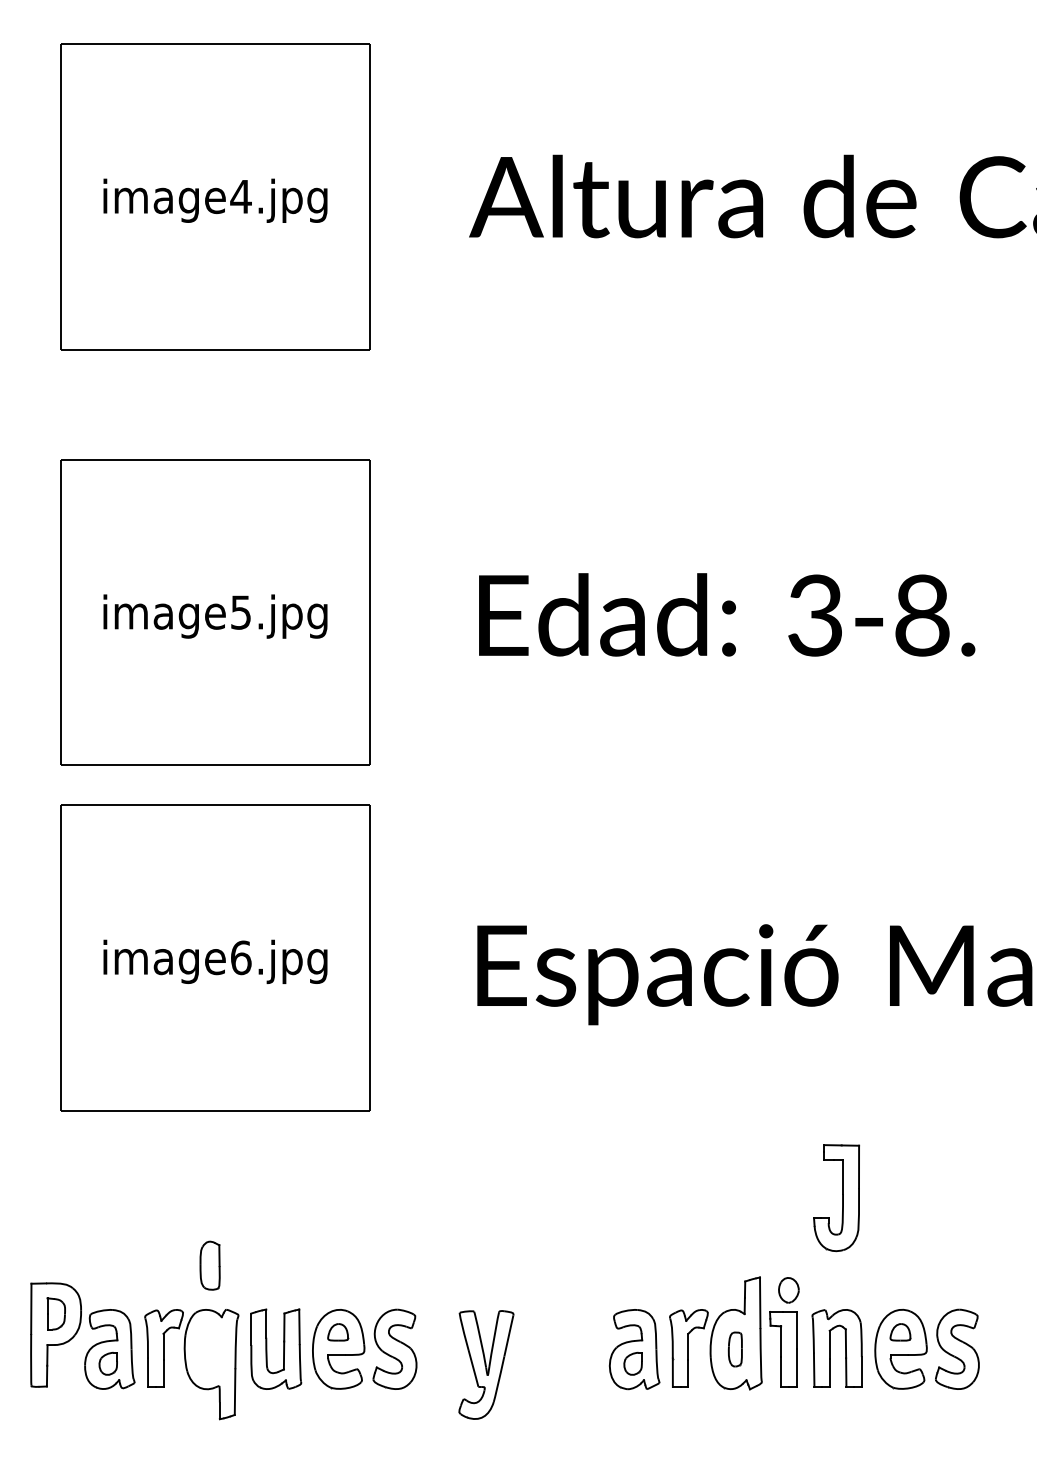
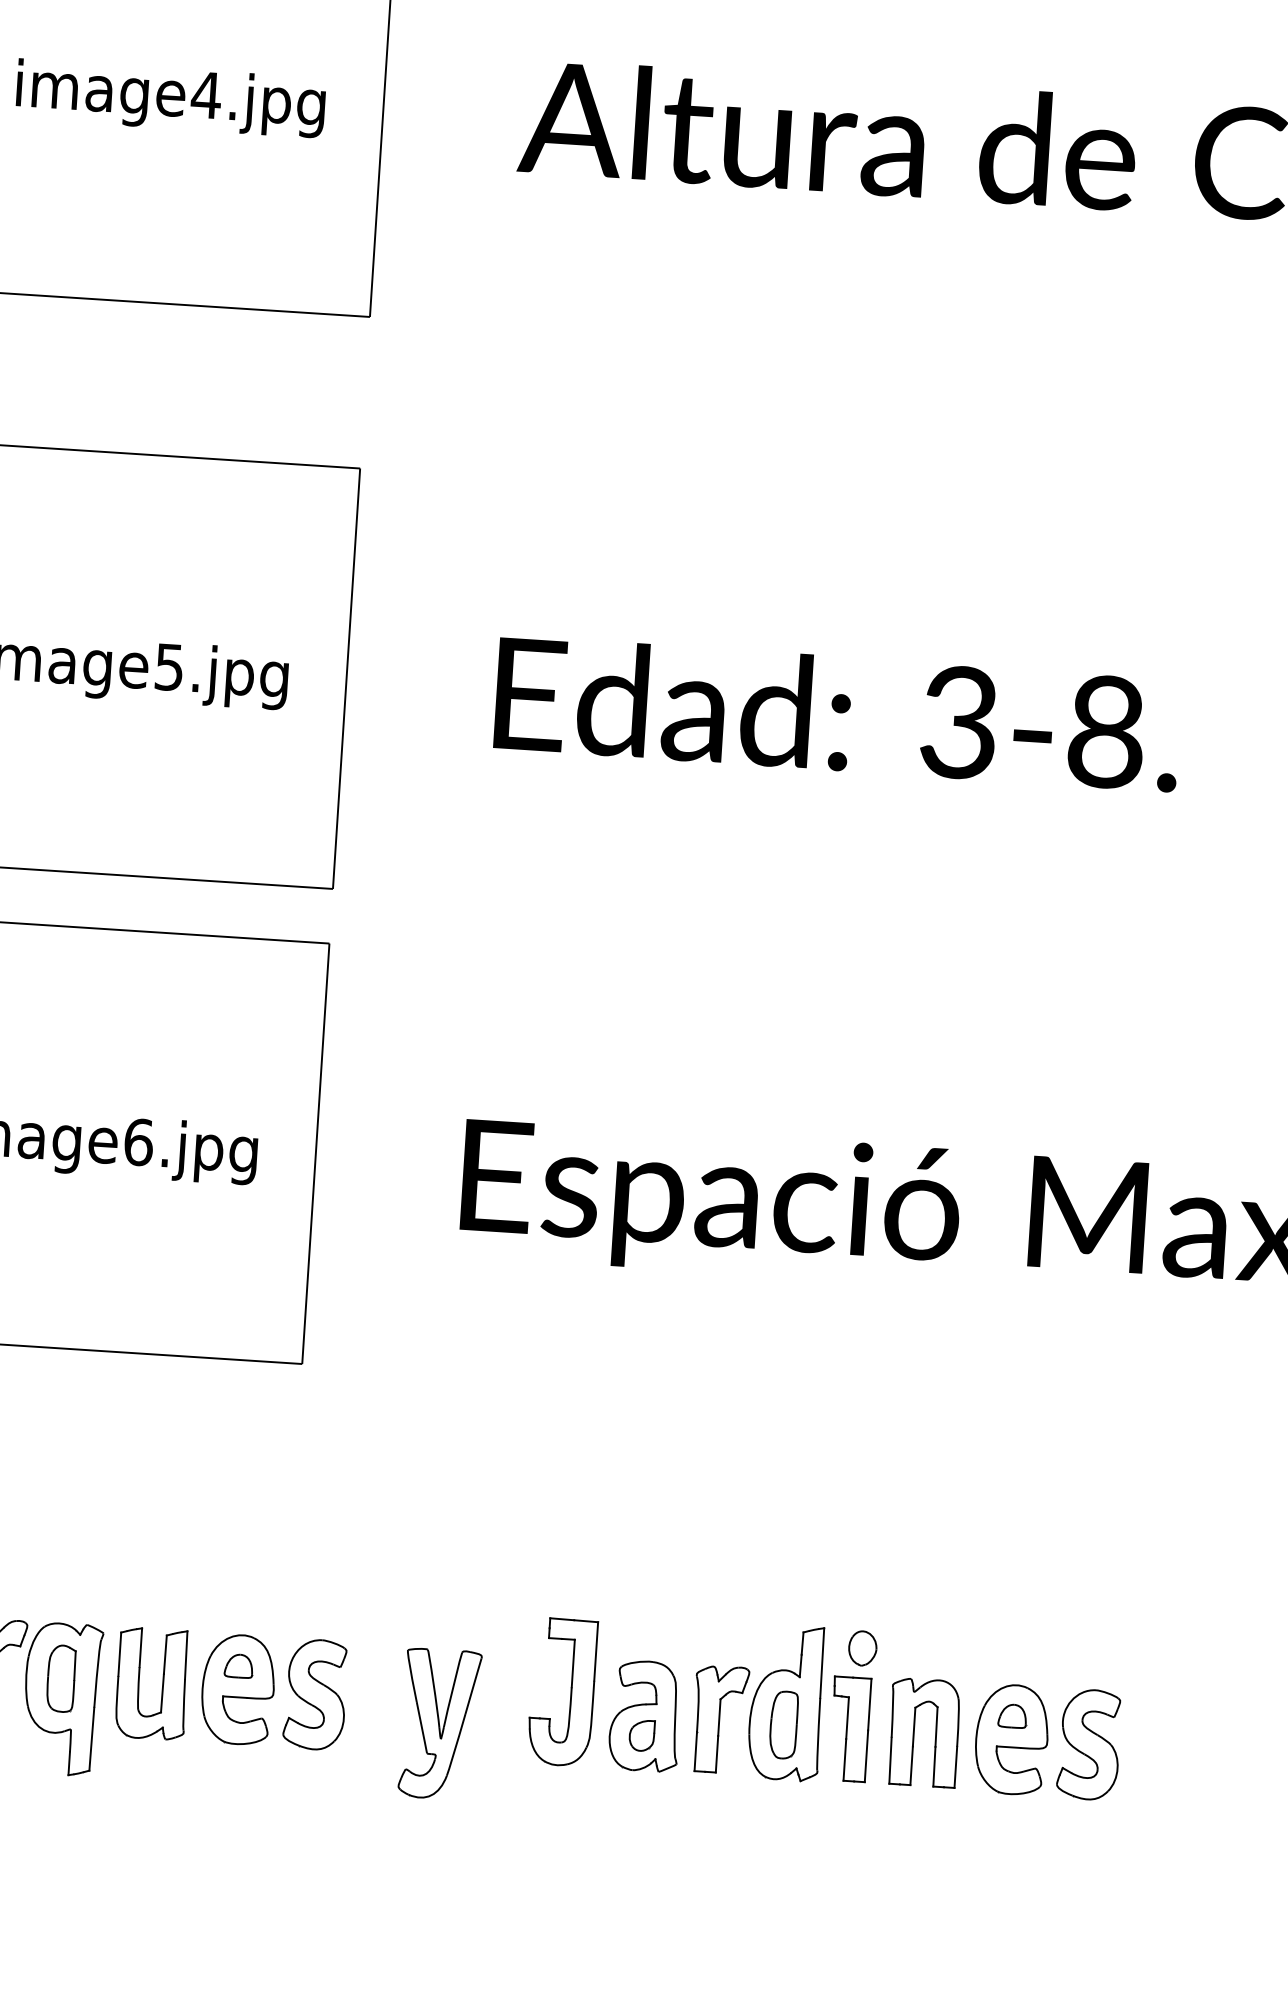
part: (836, 1198) -> (562, 1692), moved
part: (209, 1265) -> (60, 1678), moved
part: (735, 1349) -> (784, 1725), size x1.43

